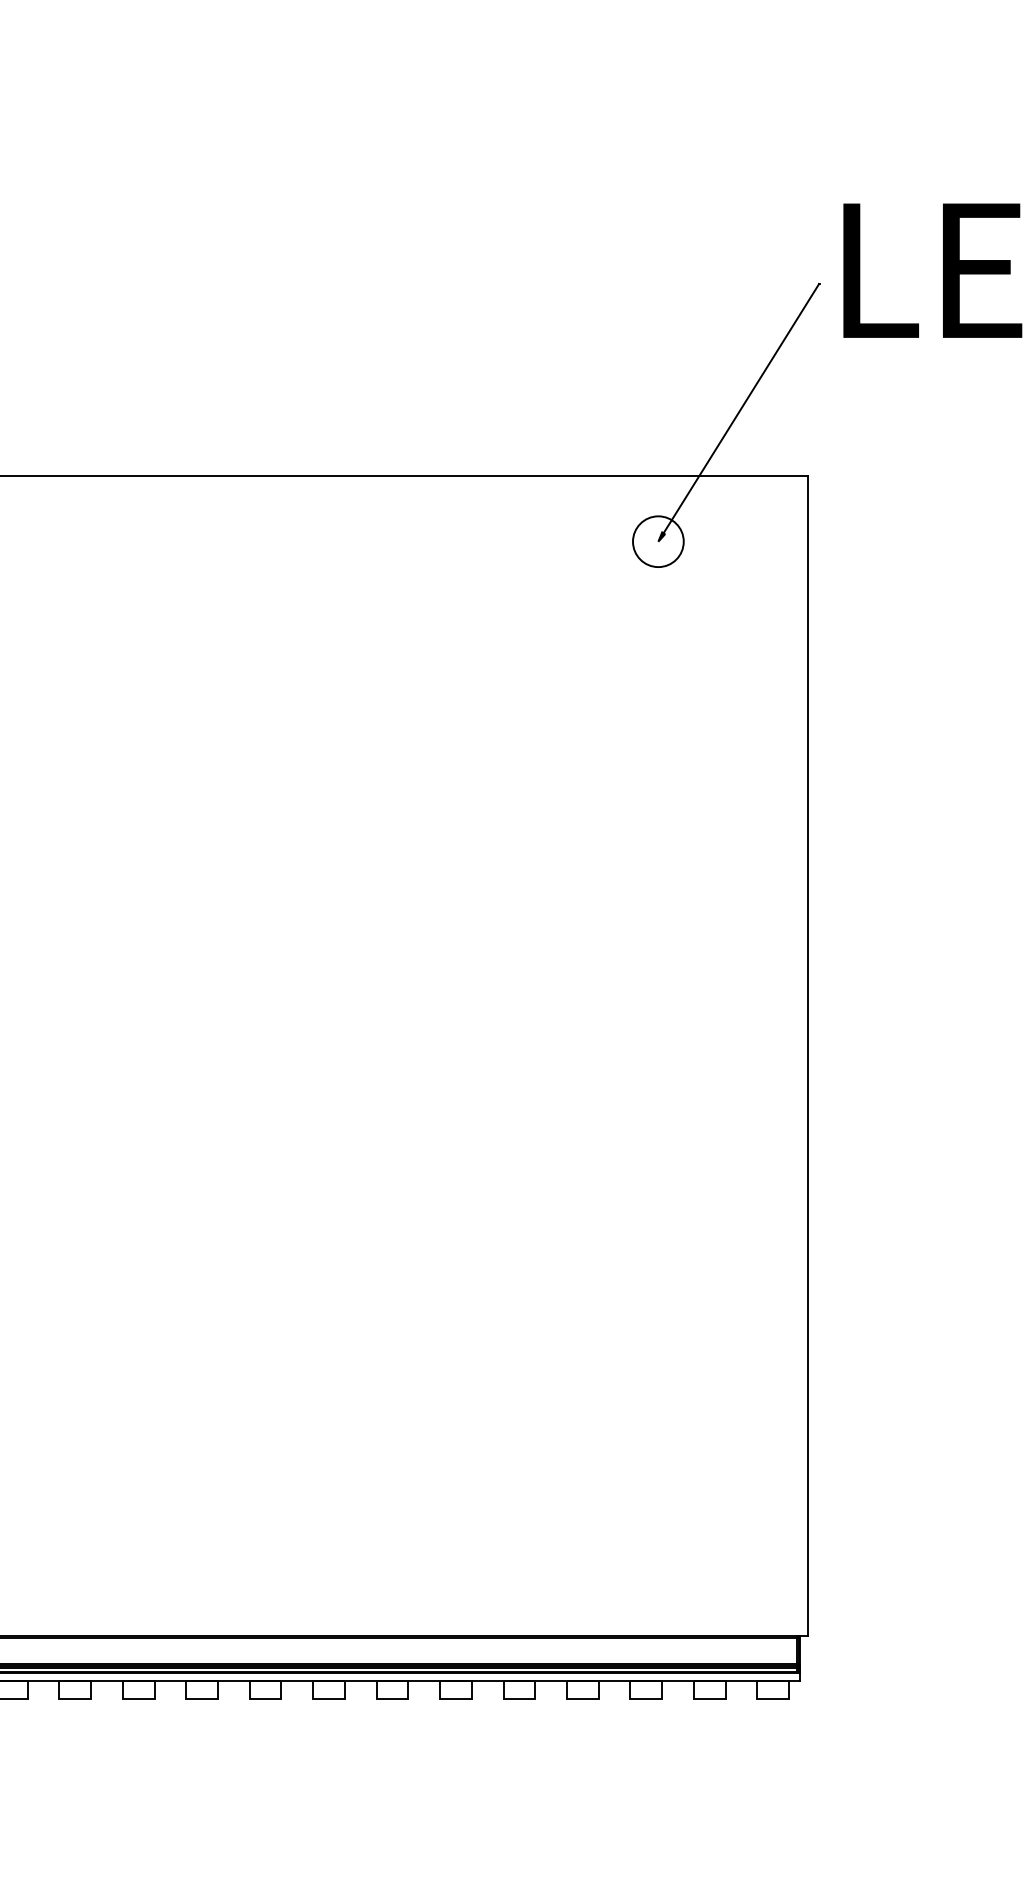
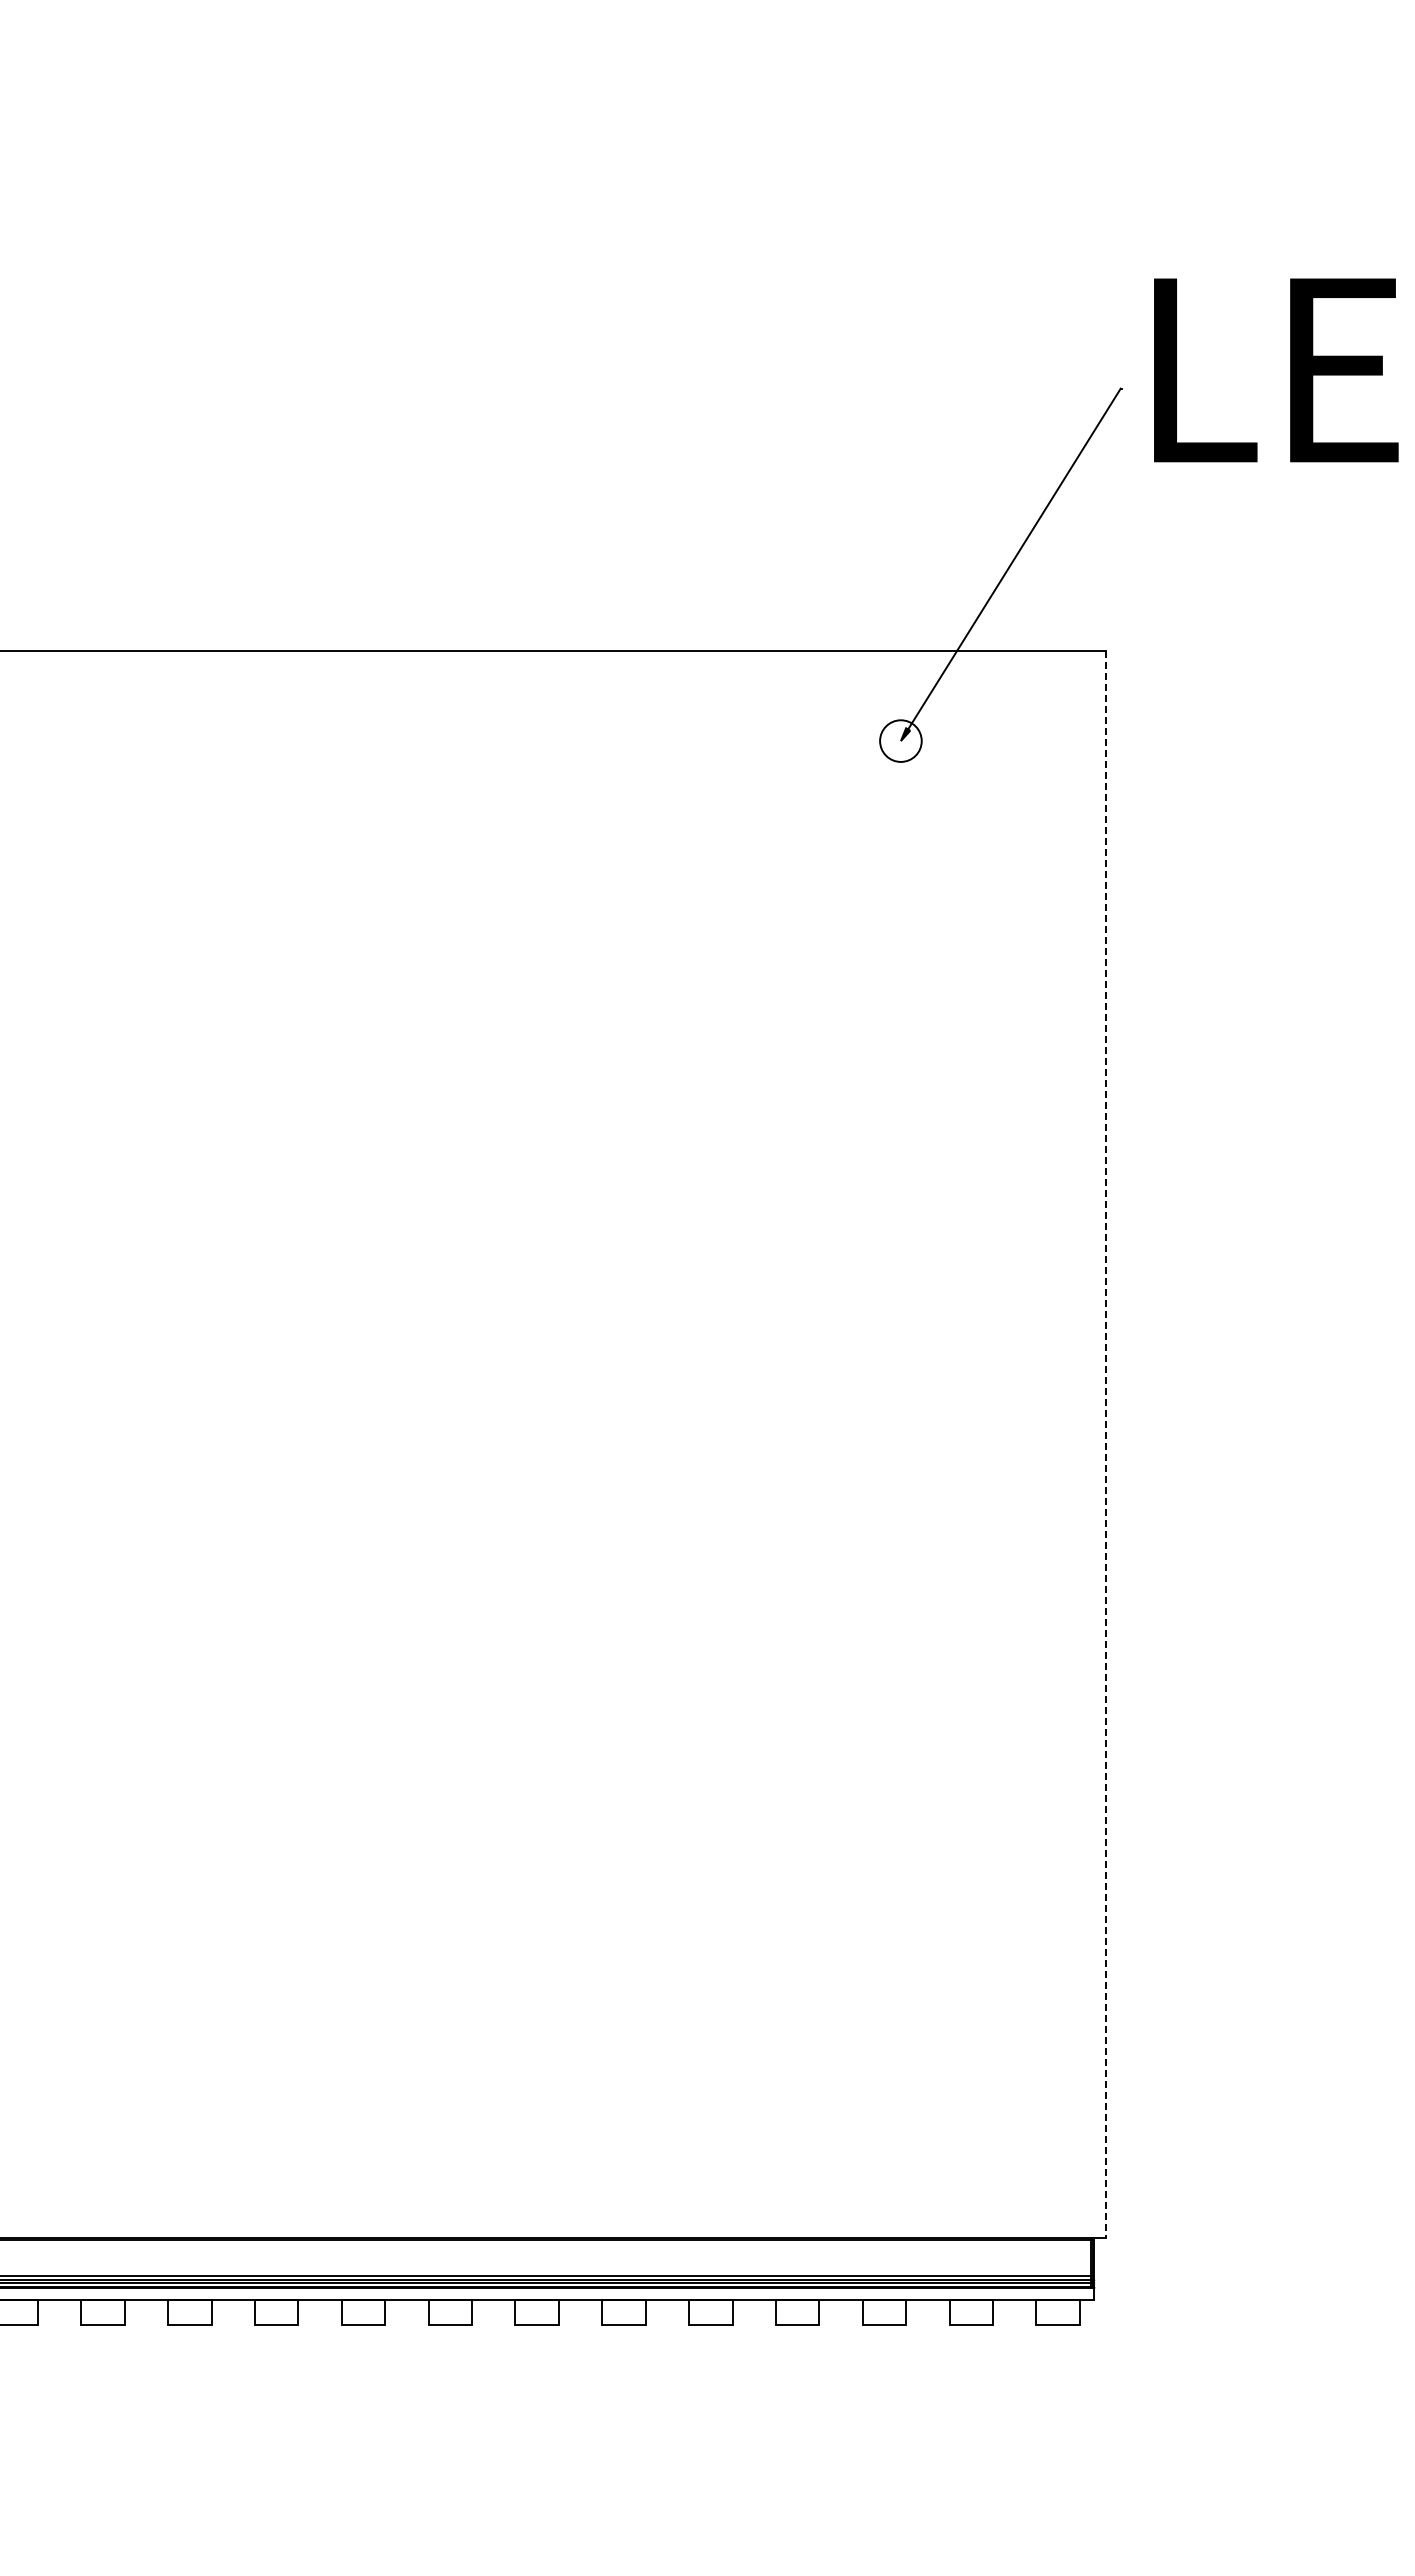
circle: (658, 541) -> (900, 740), size x0.6
line: (807, 1055) -> (1105, 1444), solid -> dashed

